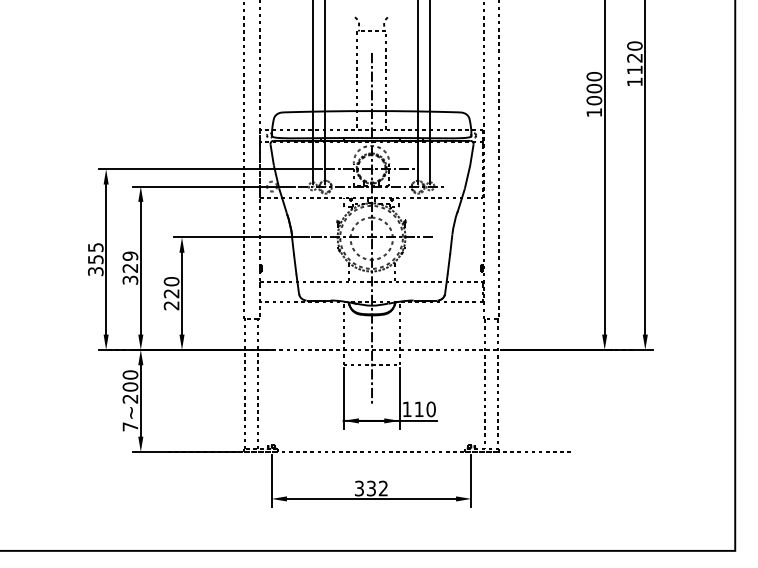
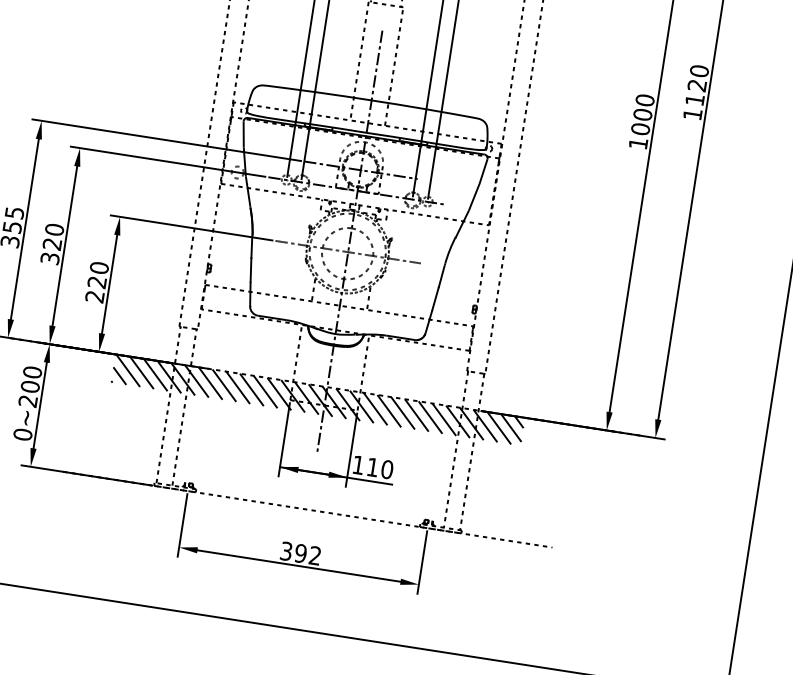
text: (130, 255) -> (54, 228), 329 -> 320
hatch: (365, 361) -> (317, 399), added
text: (130, 426) -> (23, 434), 7~200 -> 0~200
text: (371, 488) -> (300, 553), 332 -> 392

